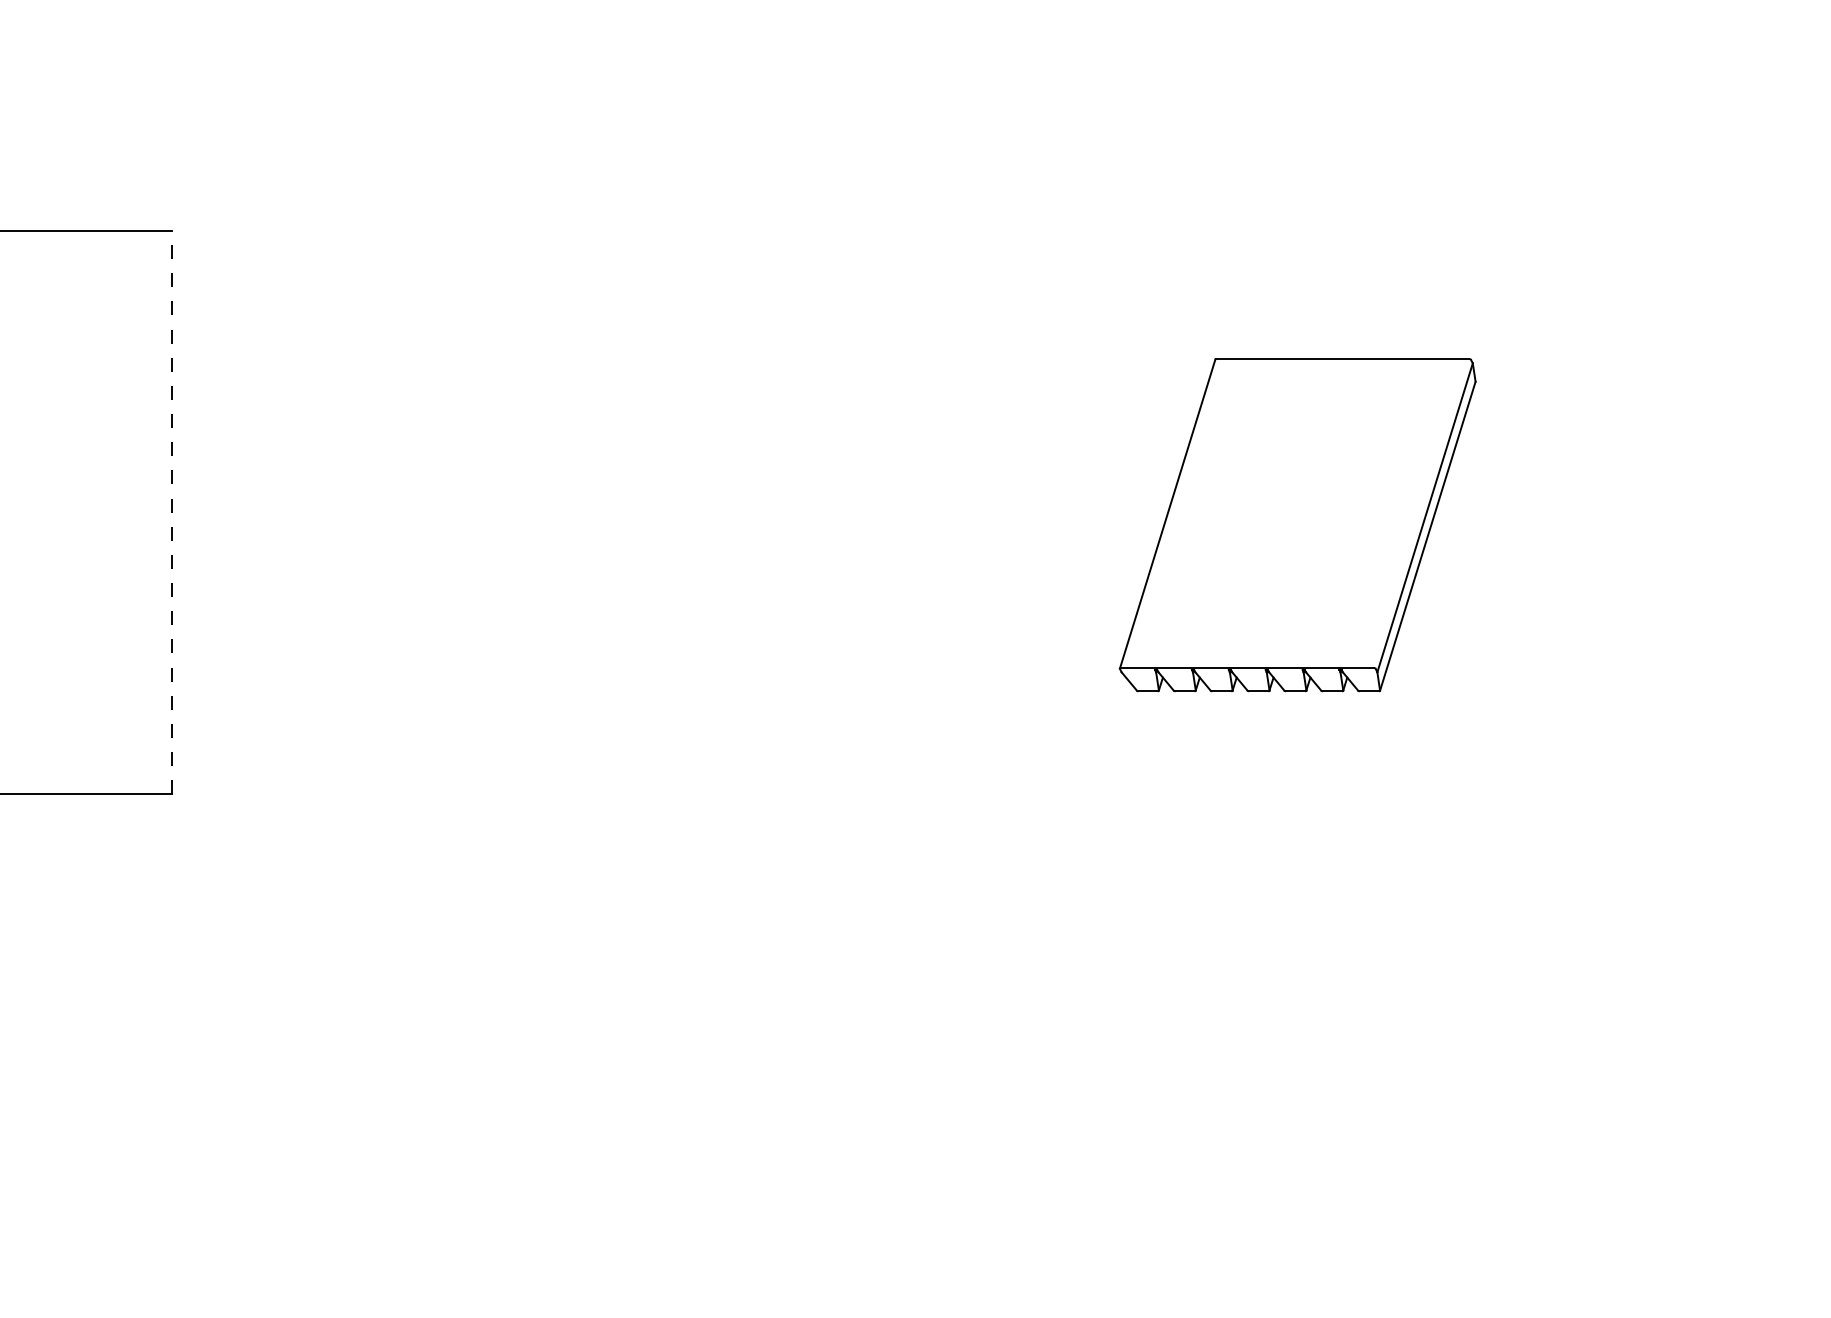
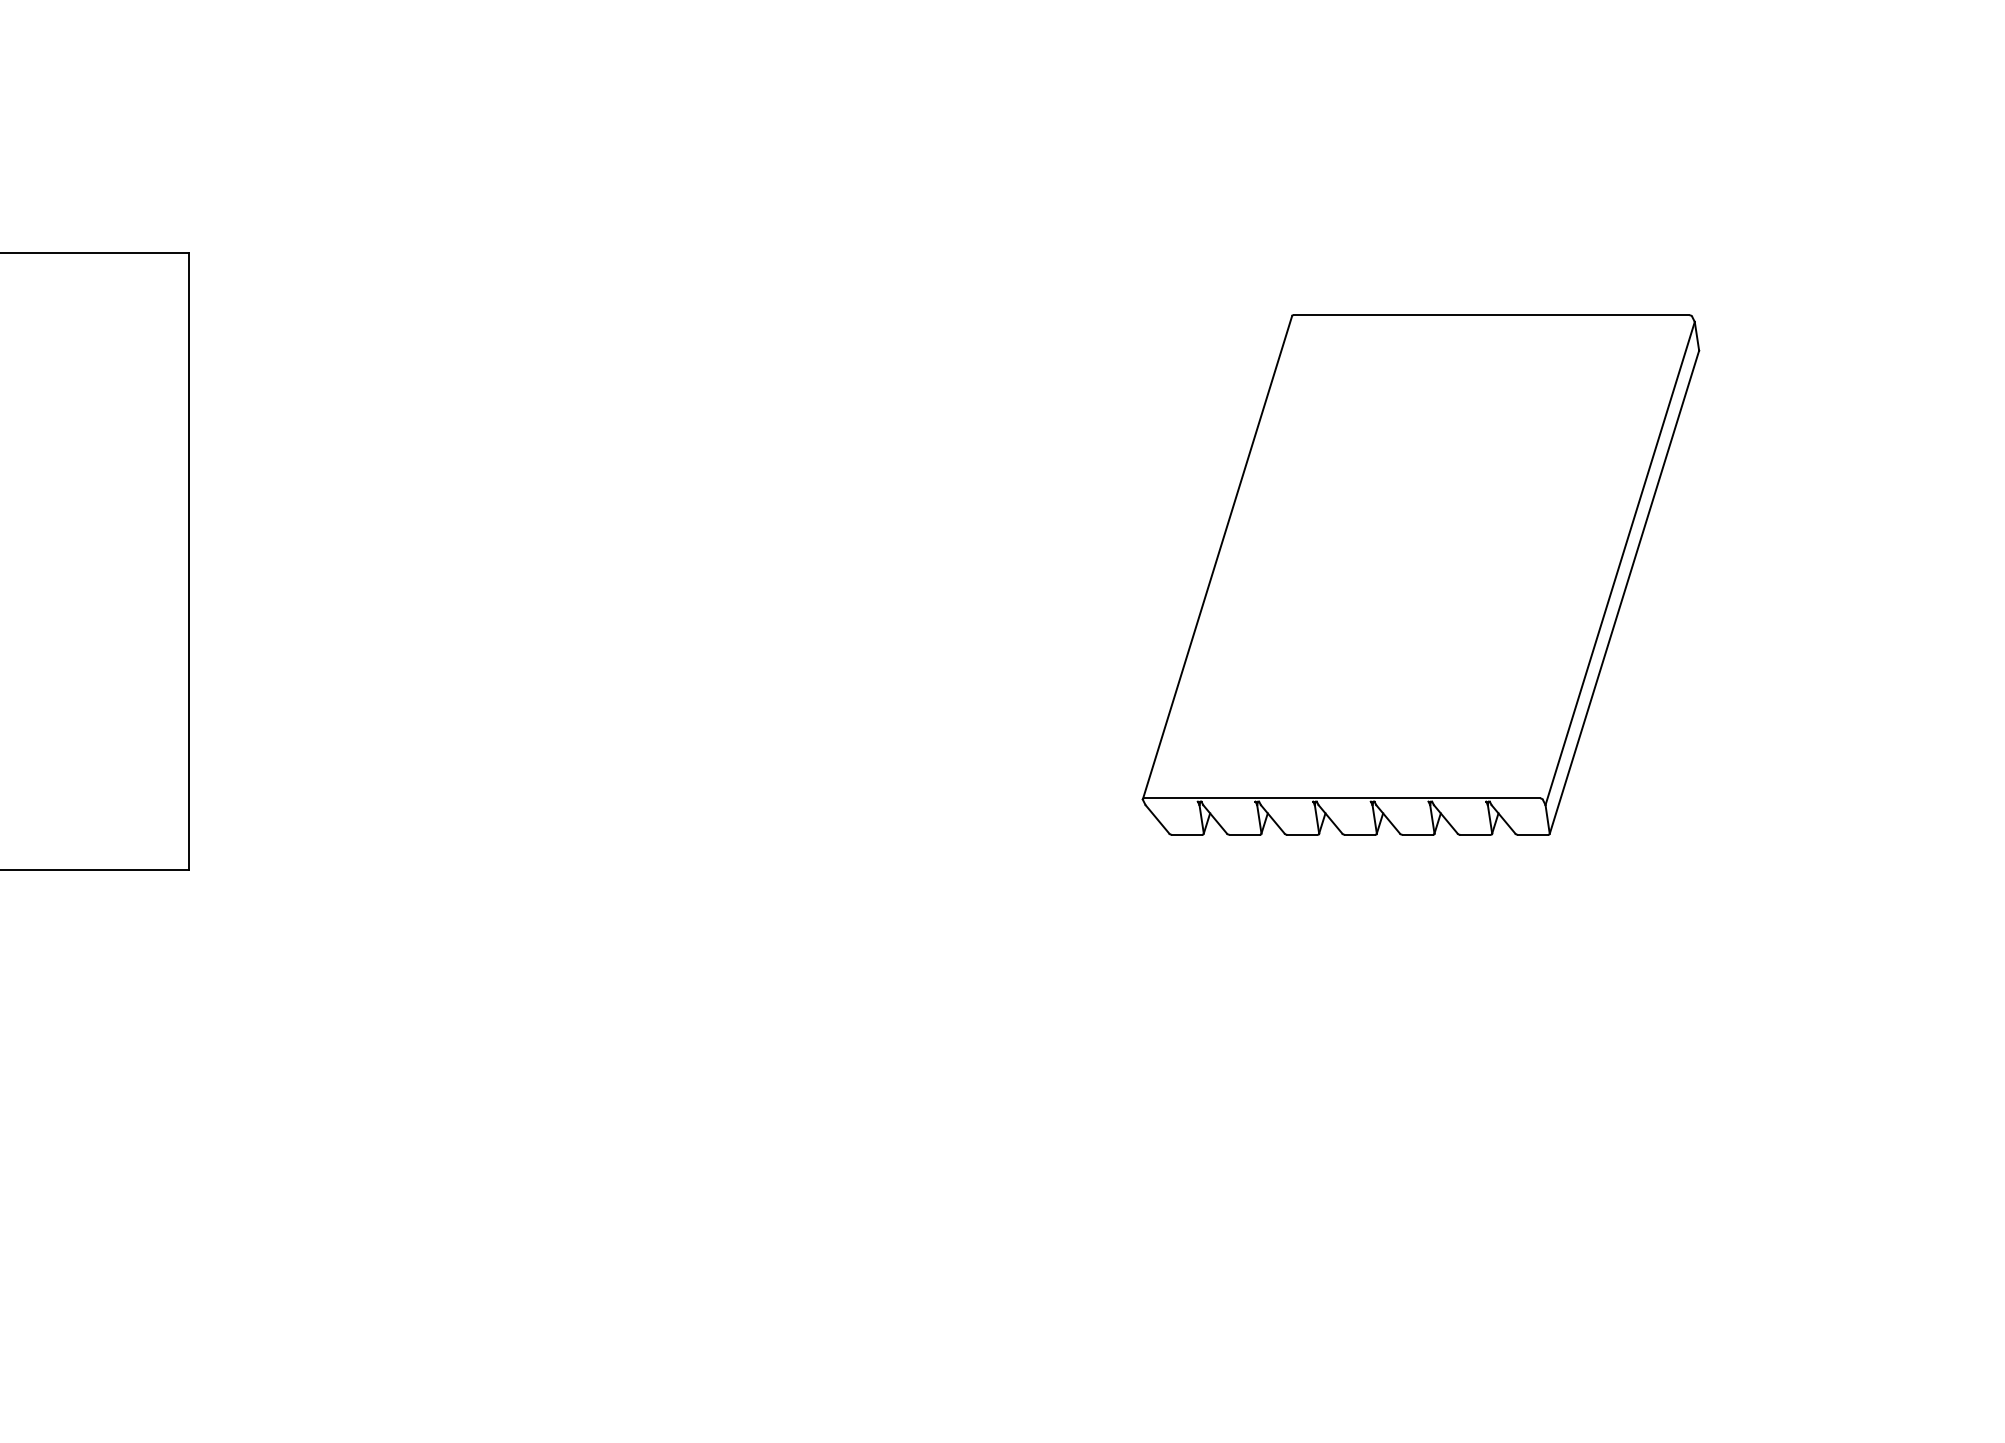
line: (171, 511) -> (188, 560), dashed -> solid
part: (1297, 524) -> (1420, 574), size x1.43

